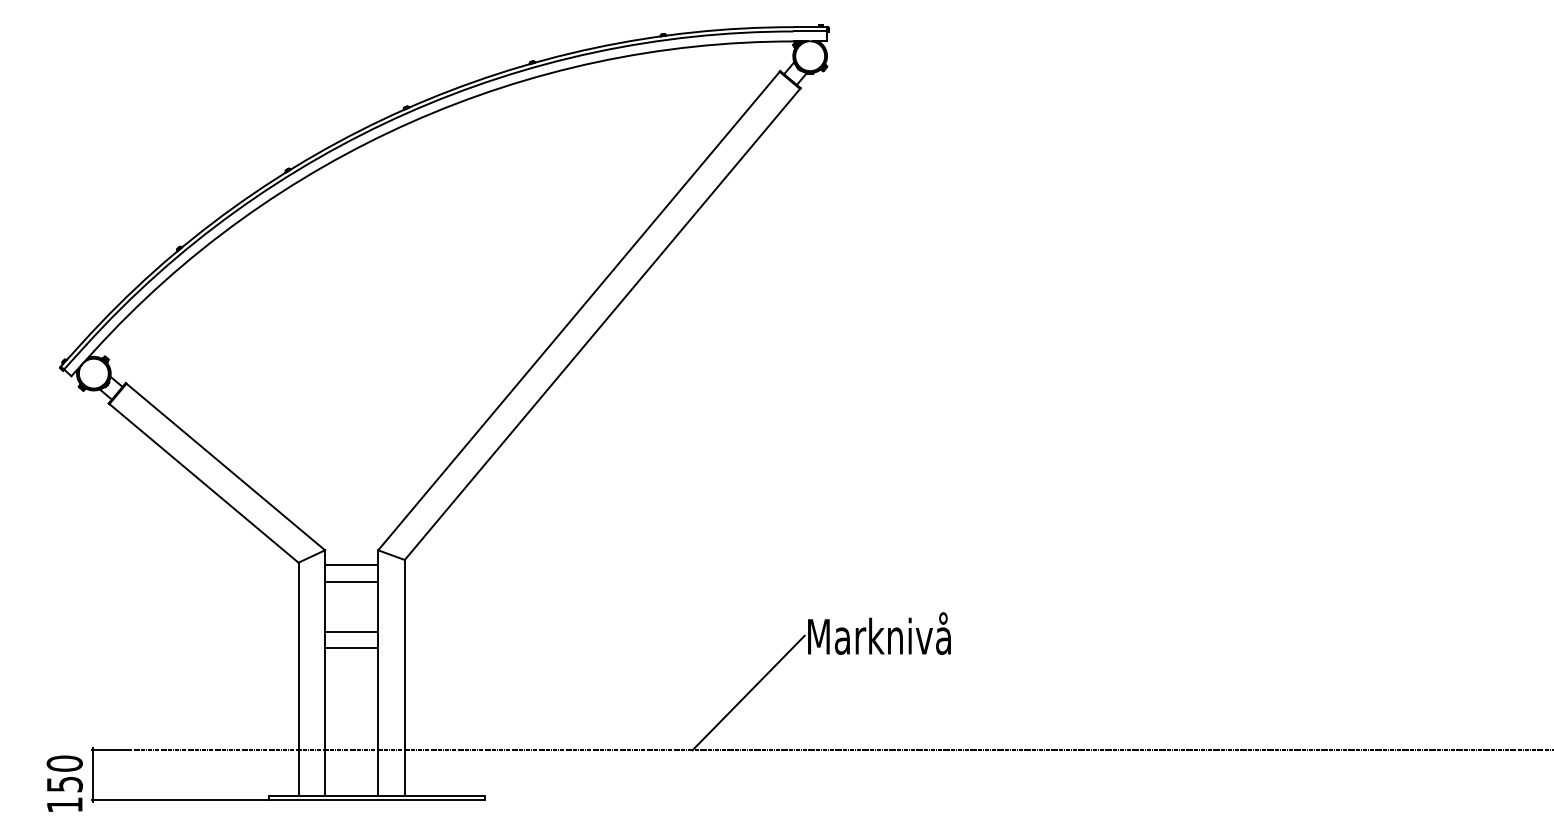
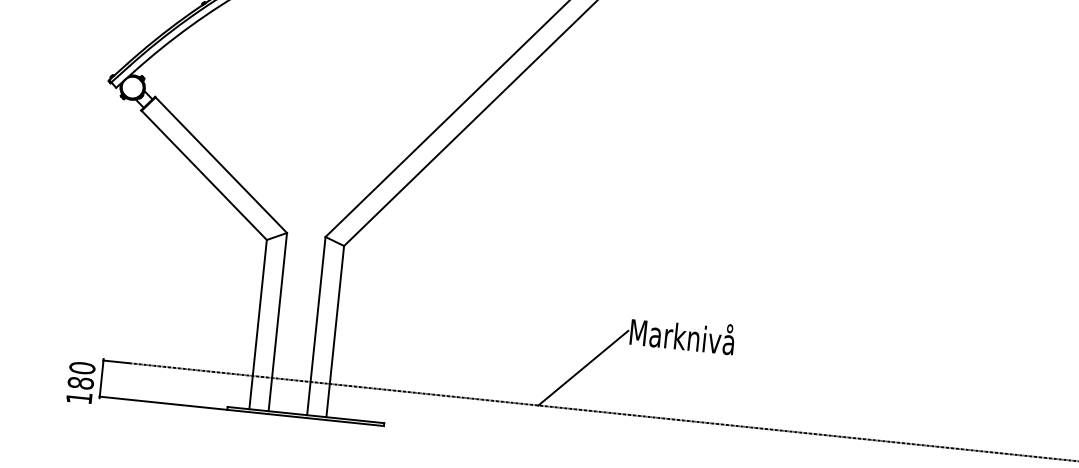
line: (351, 565) -> (305, 246), removed
line: (351, 581) -> (303, 257), removed
line: (351, 631) -> (300, 293), removed
line: (351, 648) -> (298, 306), removed
text: (64, 784) -> (80, 383), 150 -> 180

